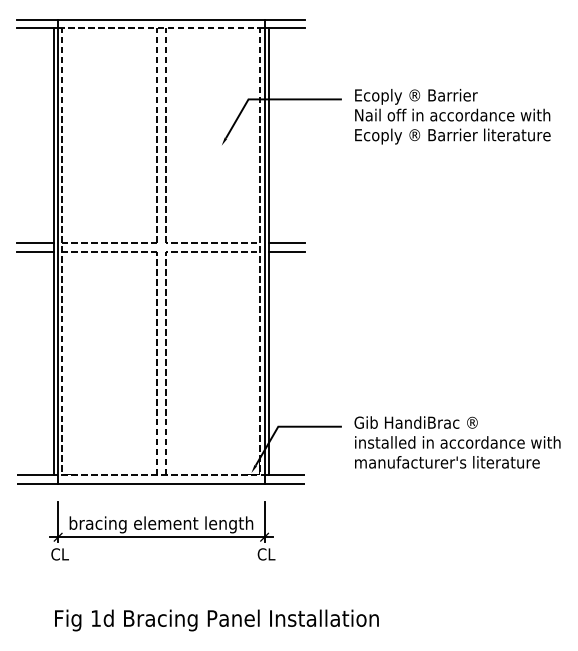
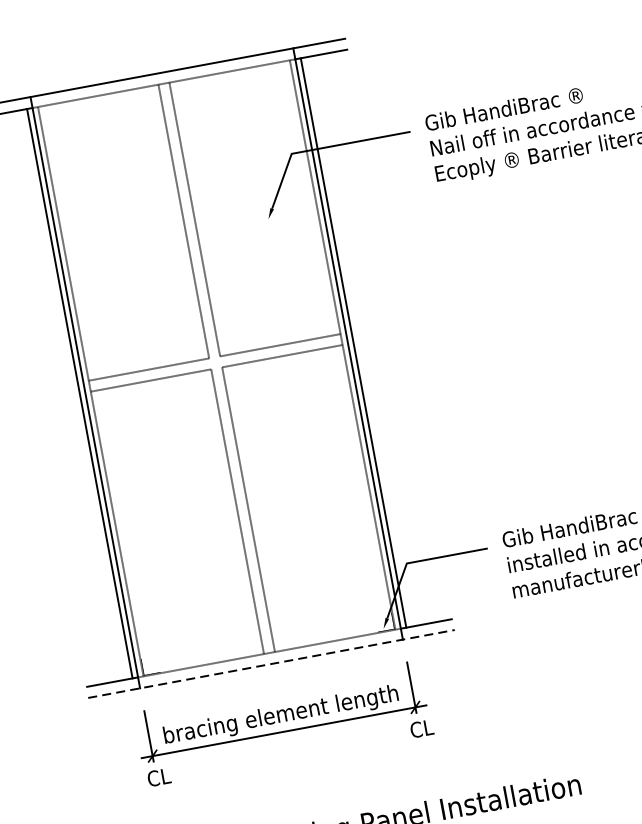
text: (415, 96) -> (503, 110), Ecoply ® Barrier -> Gib HandiBrac ®
line: (35, 243) -> (54, 387), removed
line: (286, 243) -> (374, 328), removed
line: (35, 251) -> (56, 397), removed
line: (286, 251) -> (375, 338), removed
line: (161, 483) -> (271, 663), solid -> dashed

